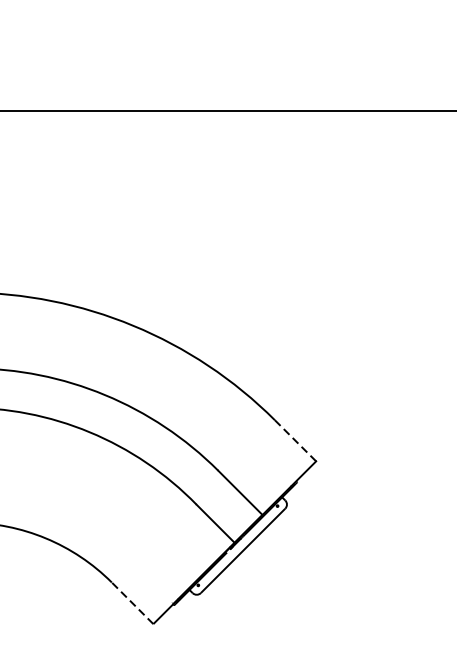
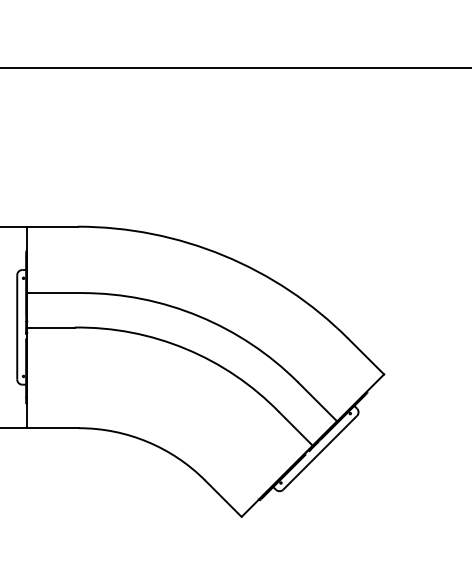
line: (294, 440) -> (365, 356), dashed -> solid
line: (132, 603) -> (223, 498), dashed -> solid

